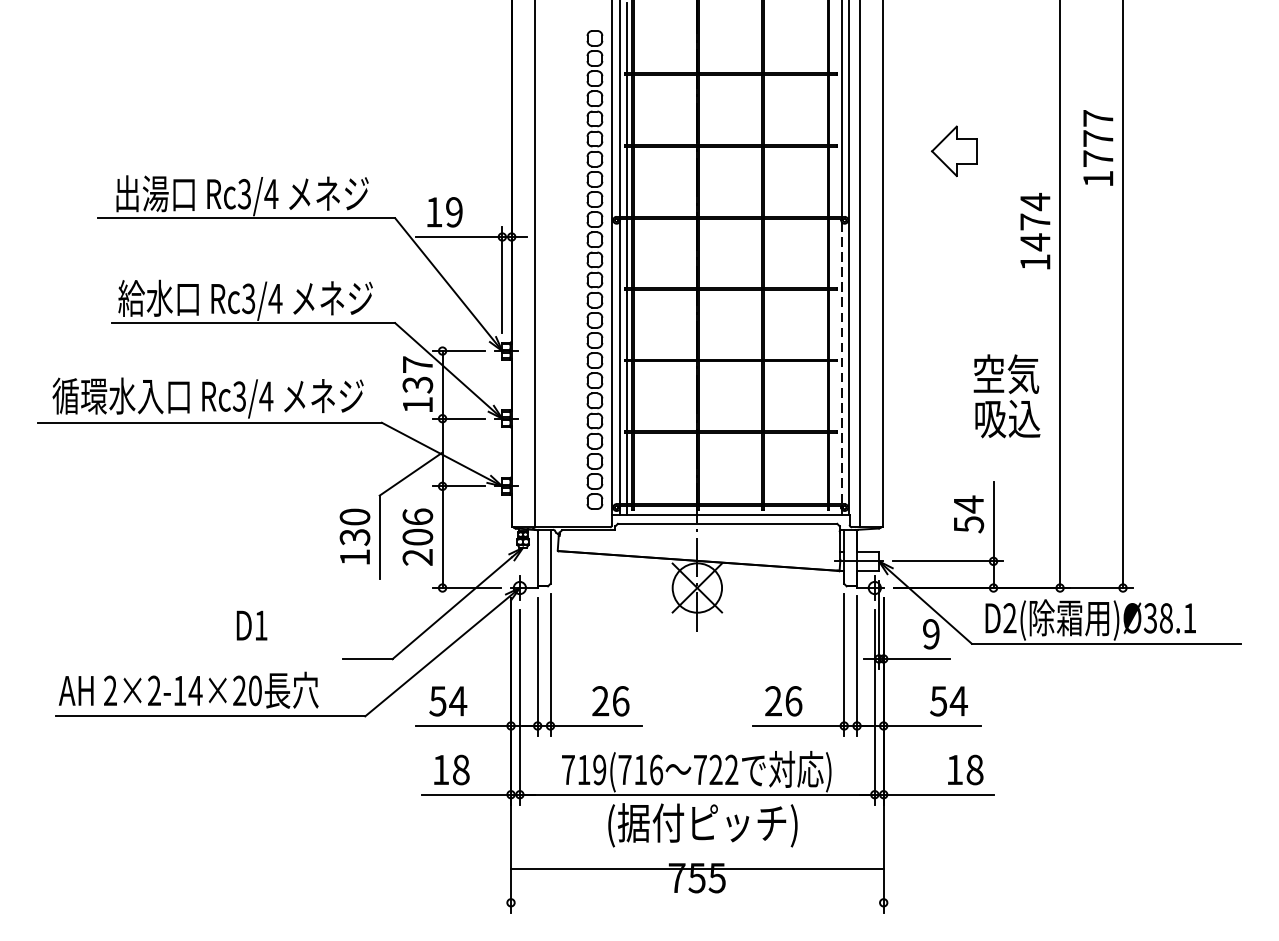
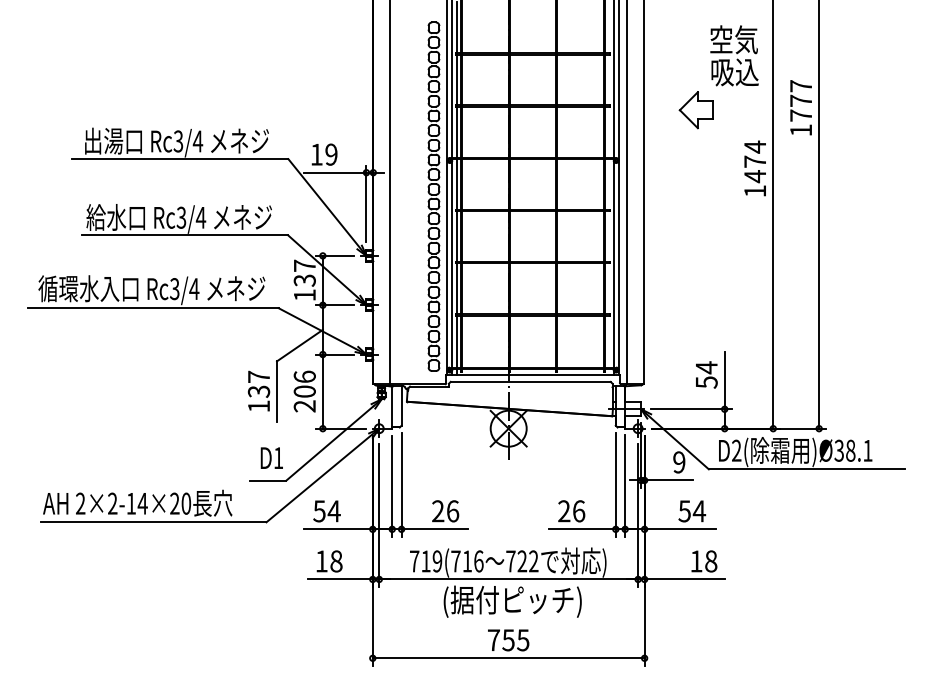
line: (842, 362) -> (614, 264), dashed -> solid
text: (1006, 395) -> (734, 55), moved
text: (354, 516) -> (258, 376), 130 -> 137
text: (251, 624) -> (271, 457), moved
line: (697, 868) -> (508, 658), moved

